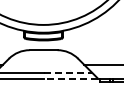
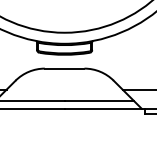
line: (68, 72) -> (100, 100), dashed -> solid
line: (70, 78) -> (102, 108), dashed -> solid

